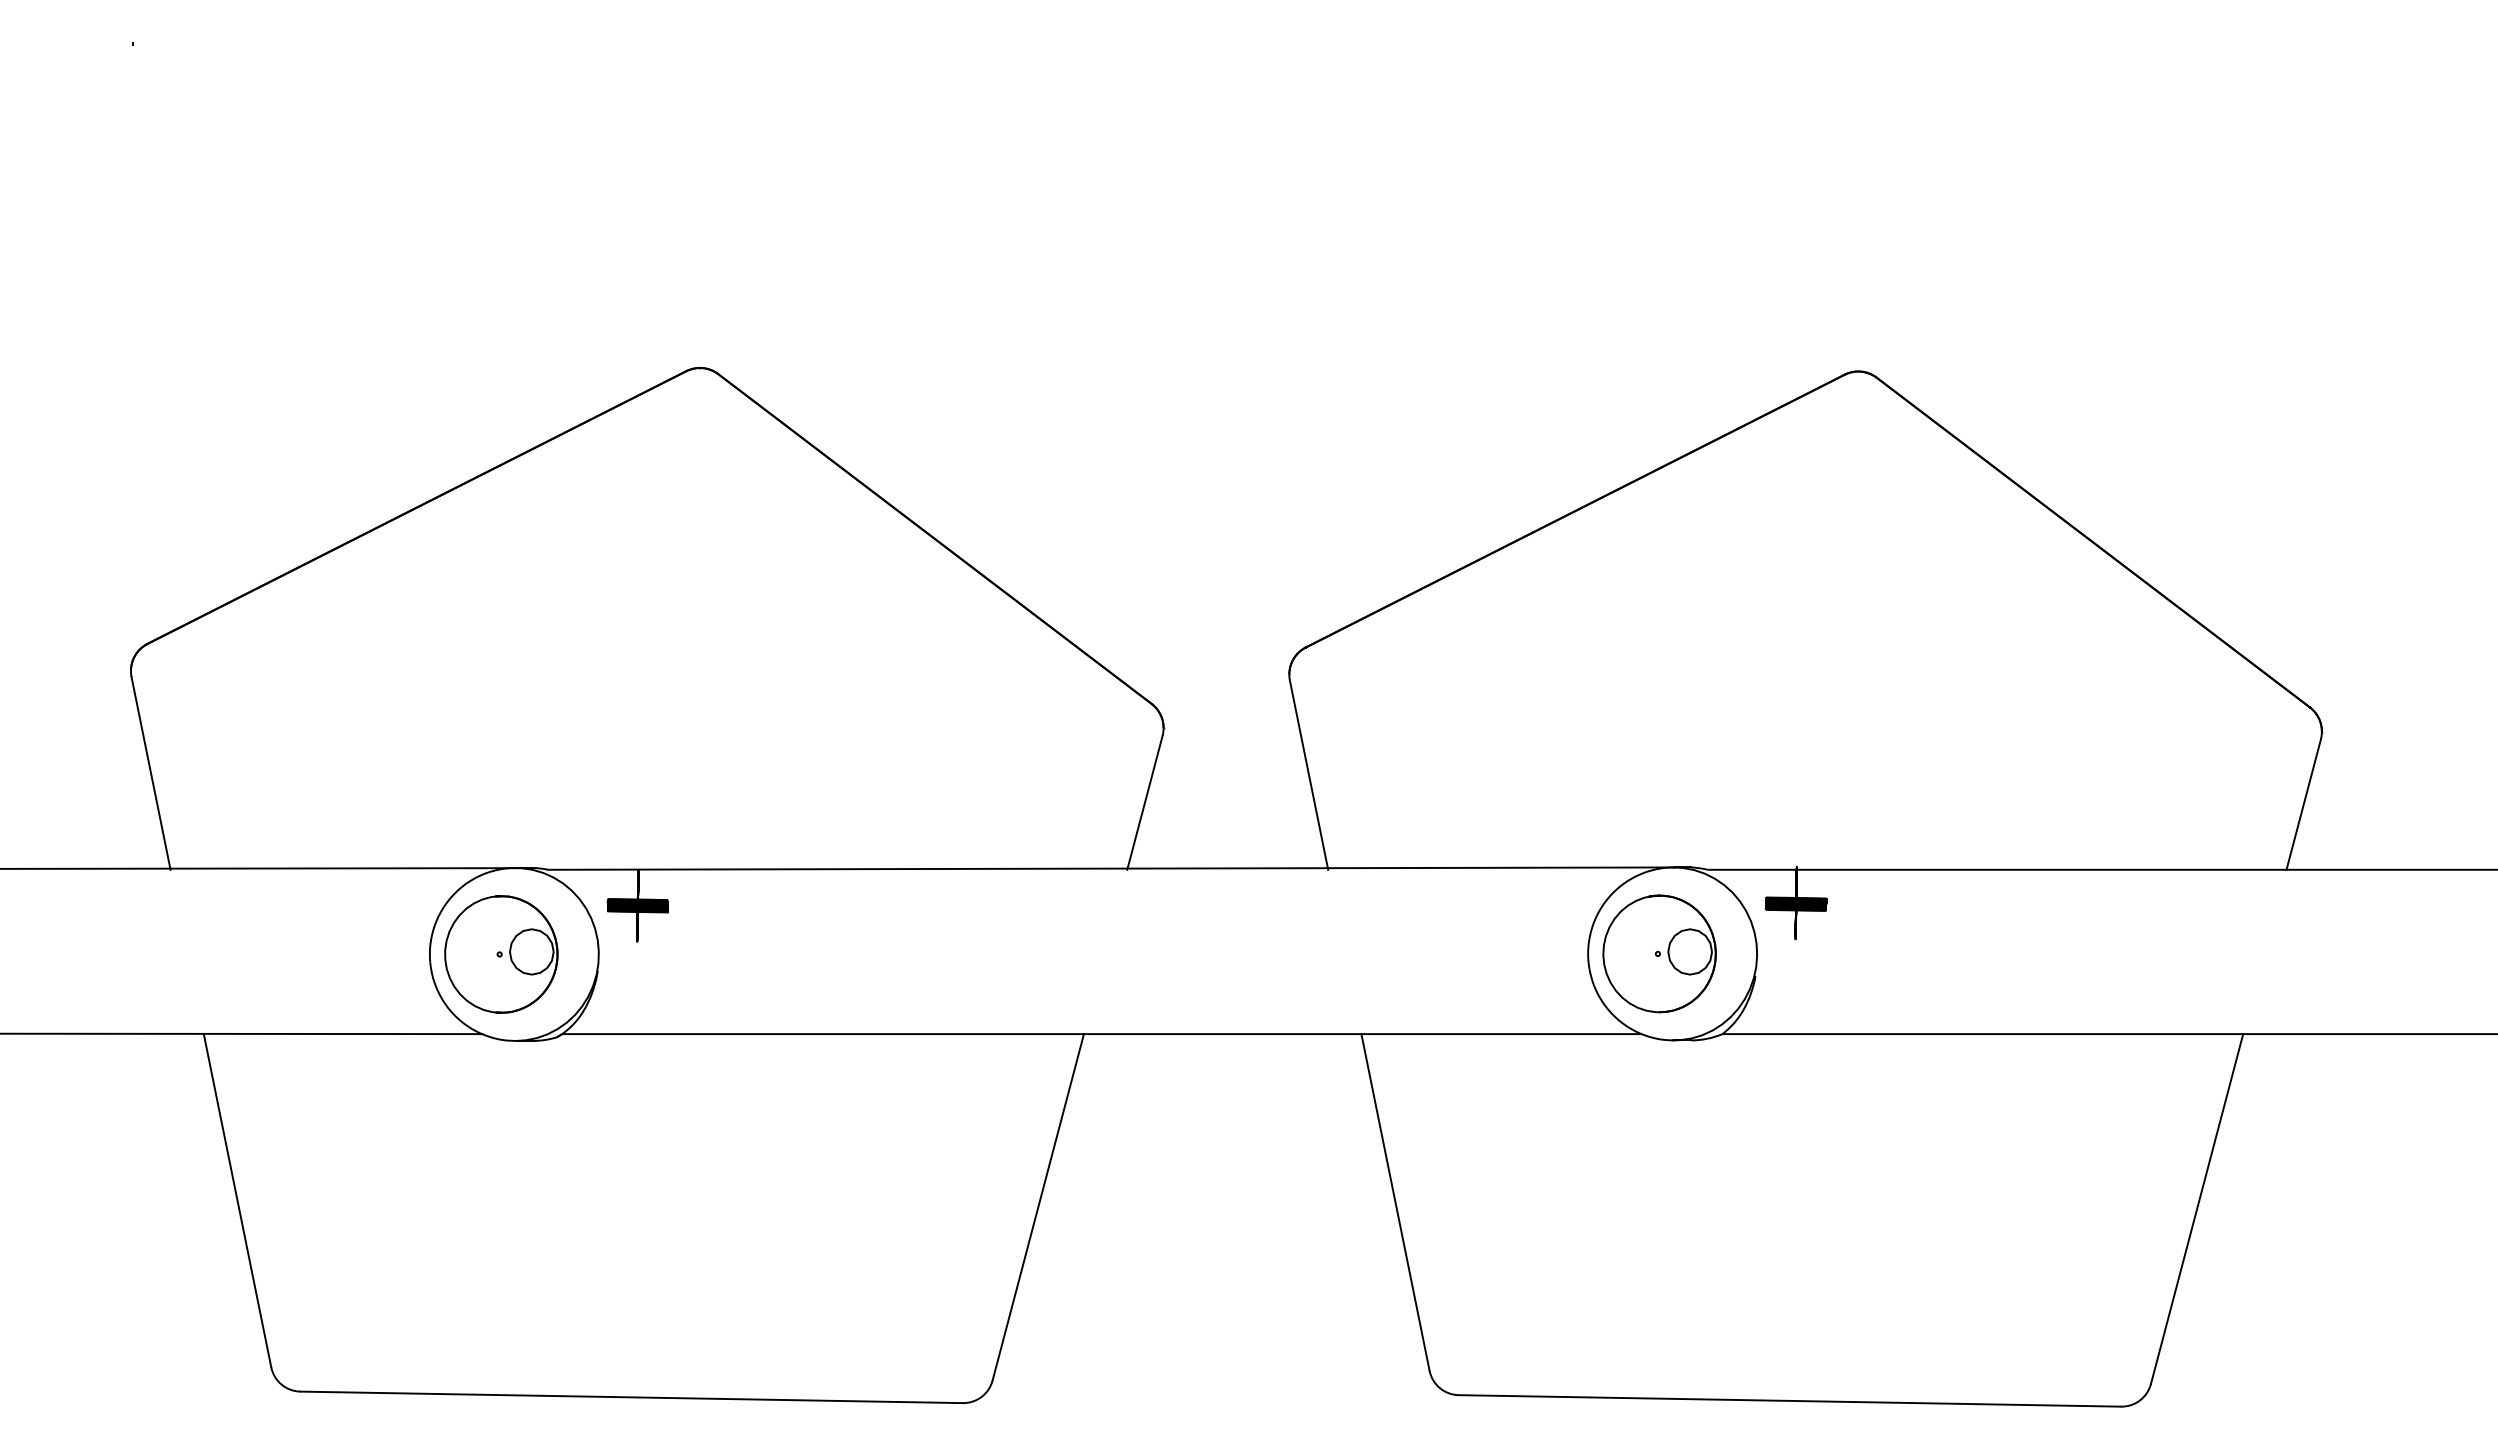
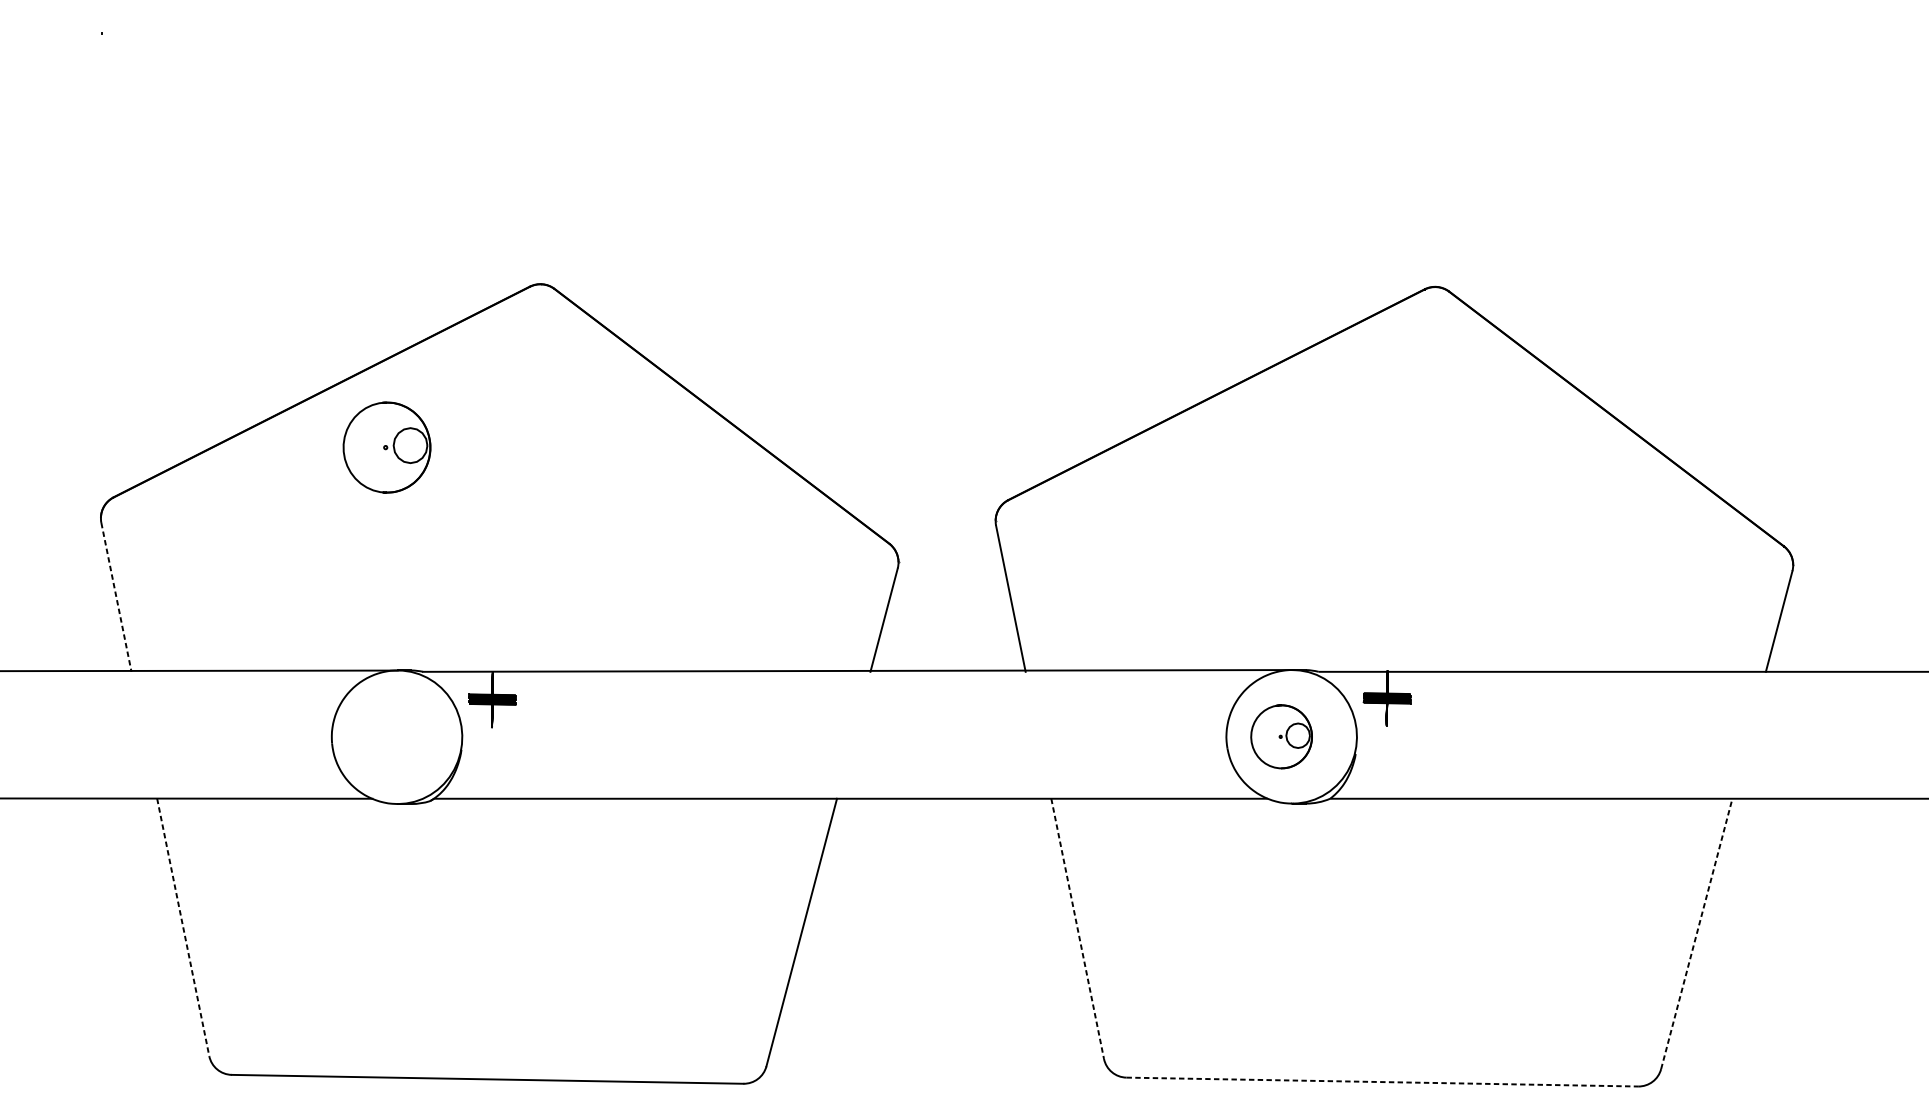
line: (151, 773) -> (116, 597), solid -> dashed
part: (1659, 953) -> (1281, 736), size x0.7
part: (501, 954) -> (387, 447), moved
line: (237, 1201) -> (183, 928), solid -> dashed
line: (1395, 1202) -> (1077, 928), solid -> dashed
line: (2197, 1209) -> (1697, 934), solid -> dashed
line: (1790, 1400) -> (1382, 1081), solid -> dashed

